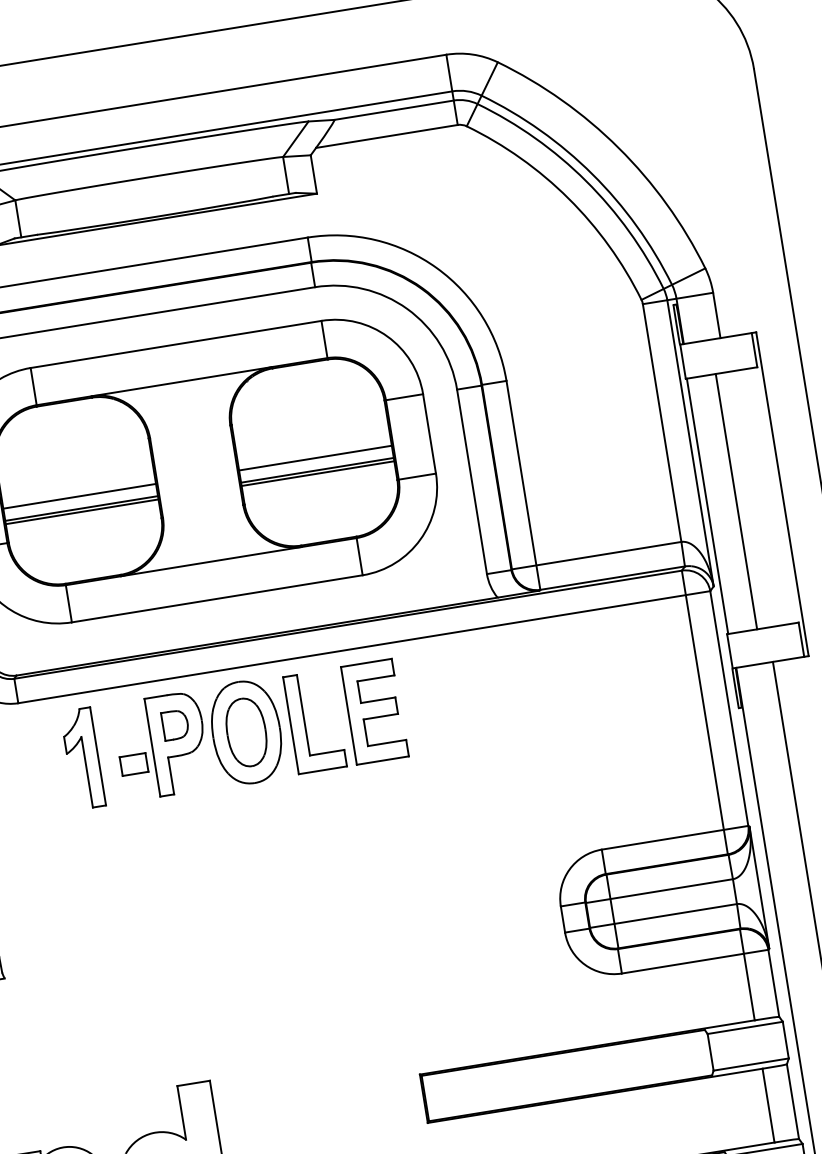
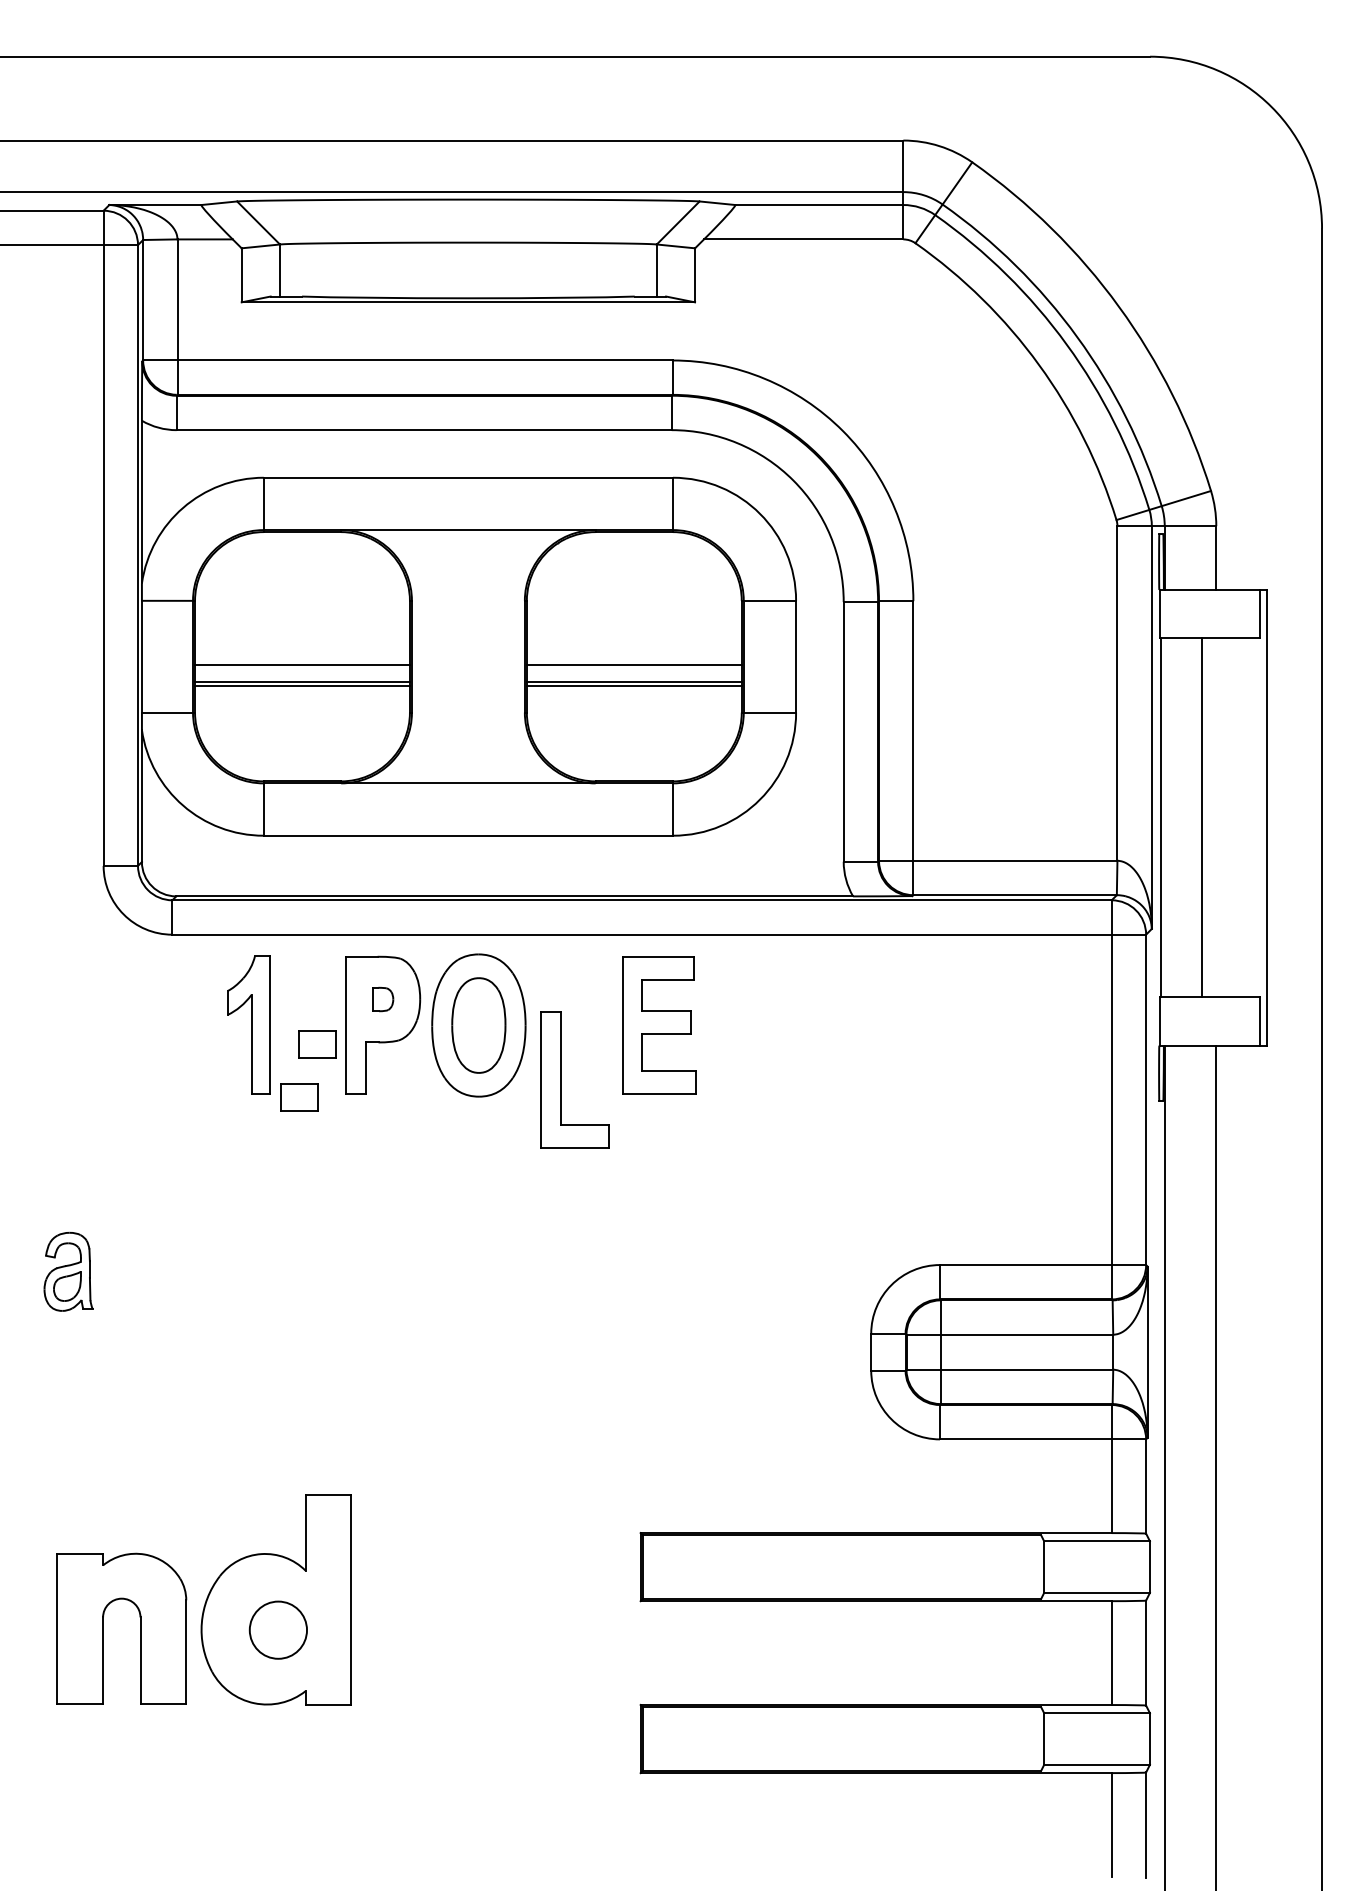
part: (305, 722) -> (561, 1079), moved
part: (175, 725) -> (382, 999), size x0.6
part: (127, 804) -> (299, 1097), added

